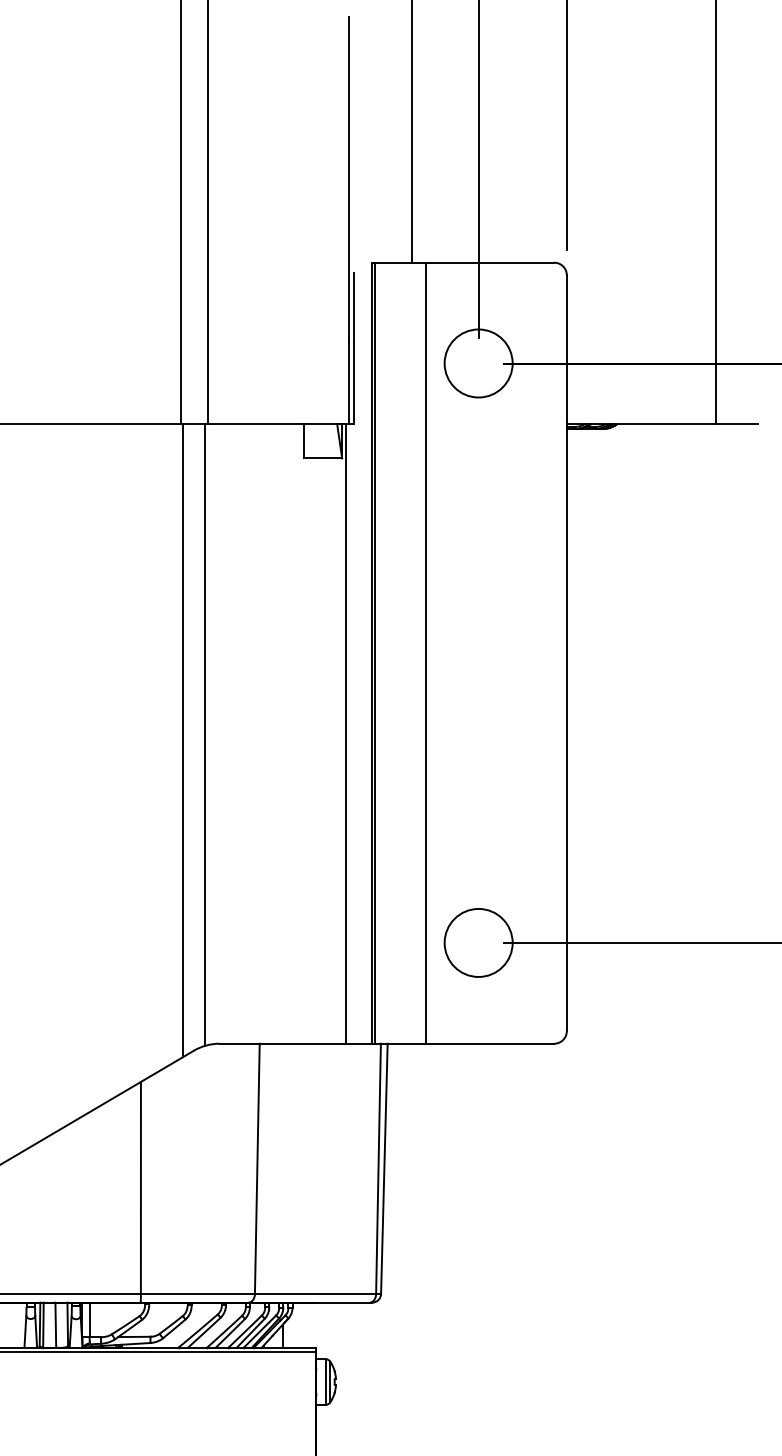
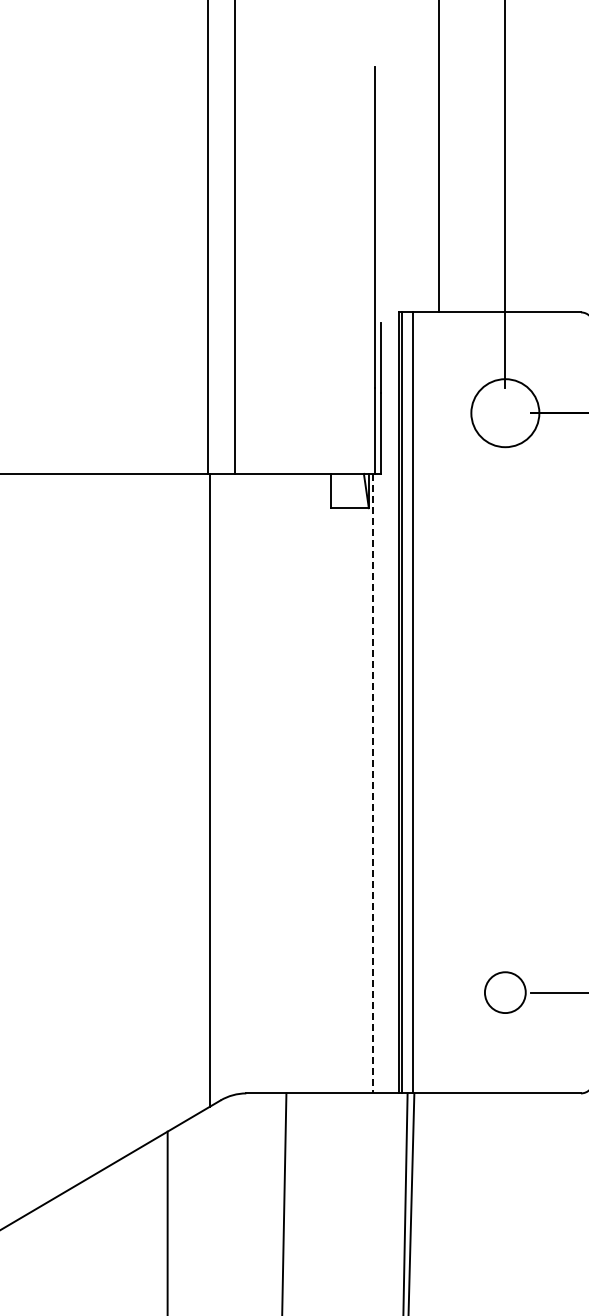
line: (425, 652) -> (413, 702), moved
line: (346, 733) -> (373, 783), solid -> dashed
line: (204, 734) -> (231, 784), removed
circle: (478, 942) -> (505, 992), size x0.6

